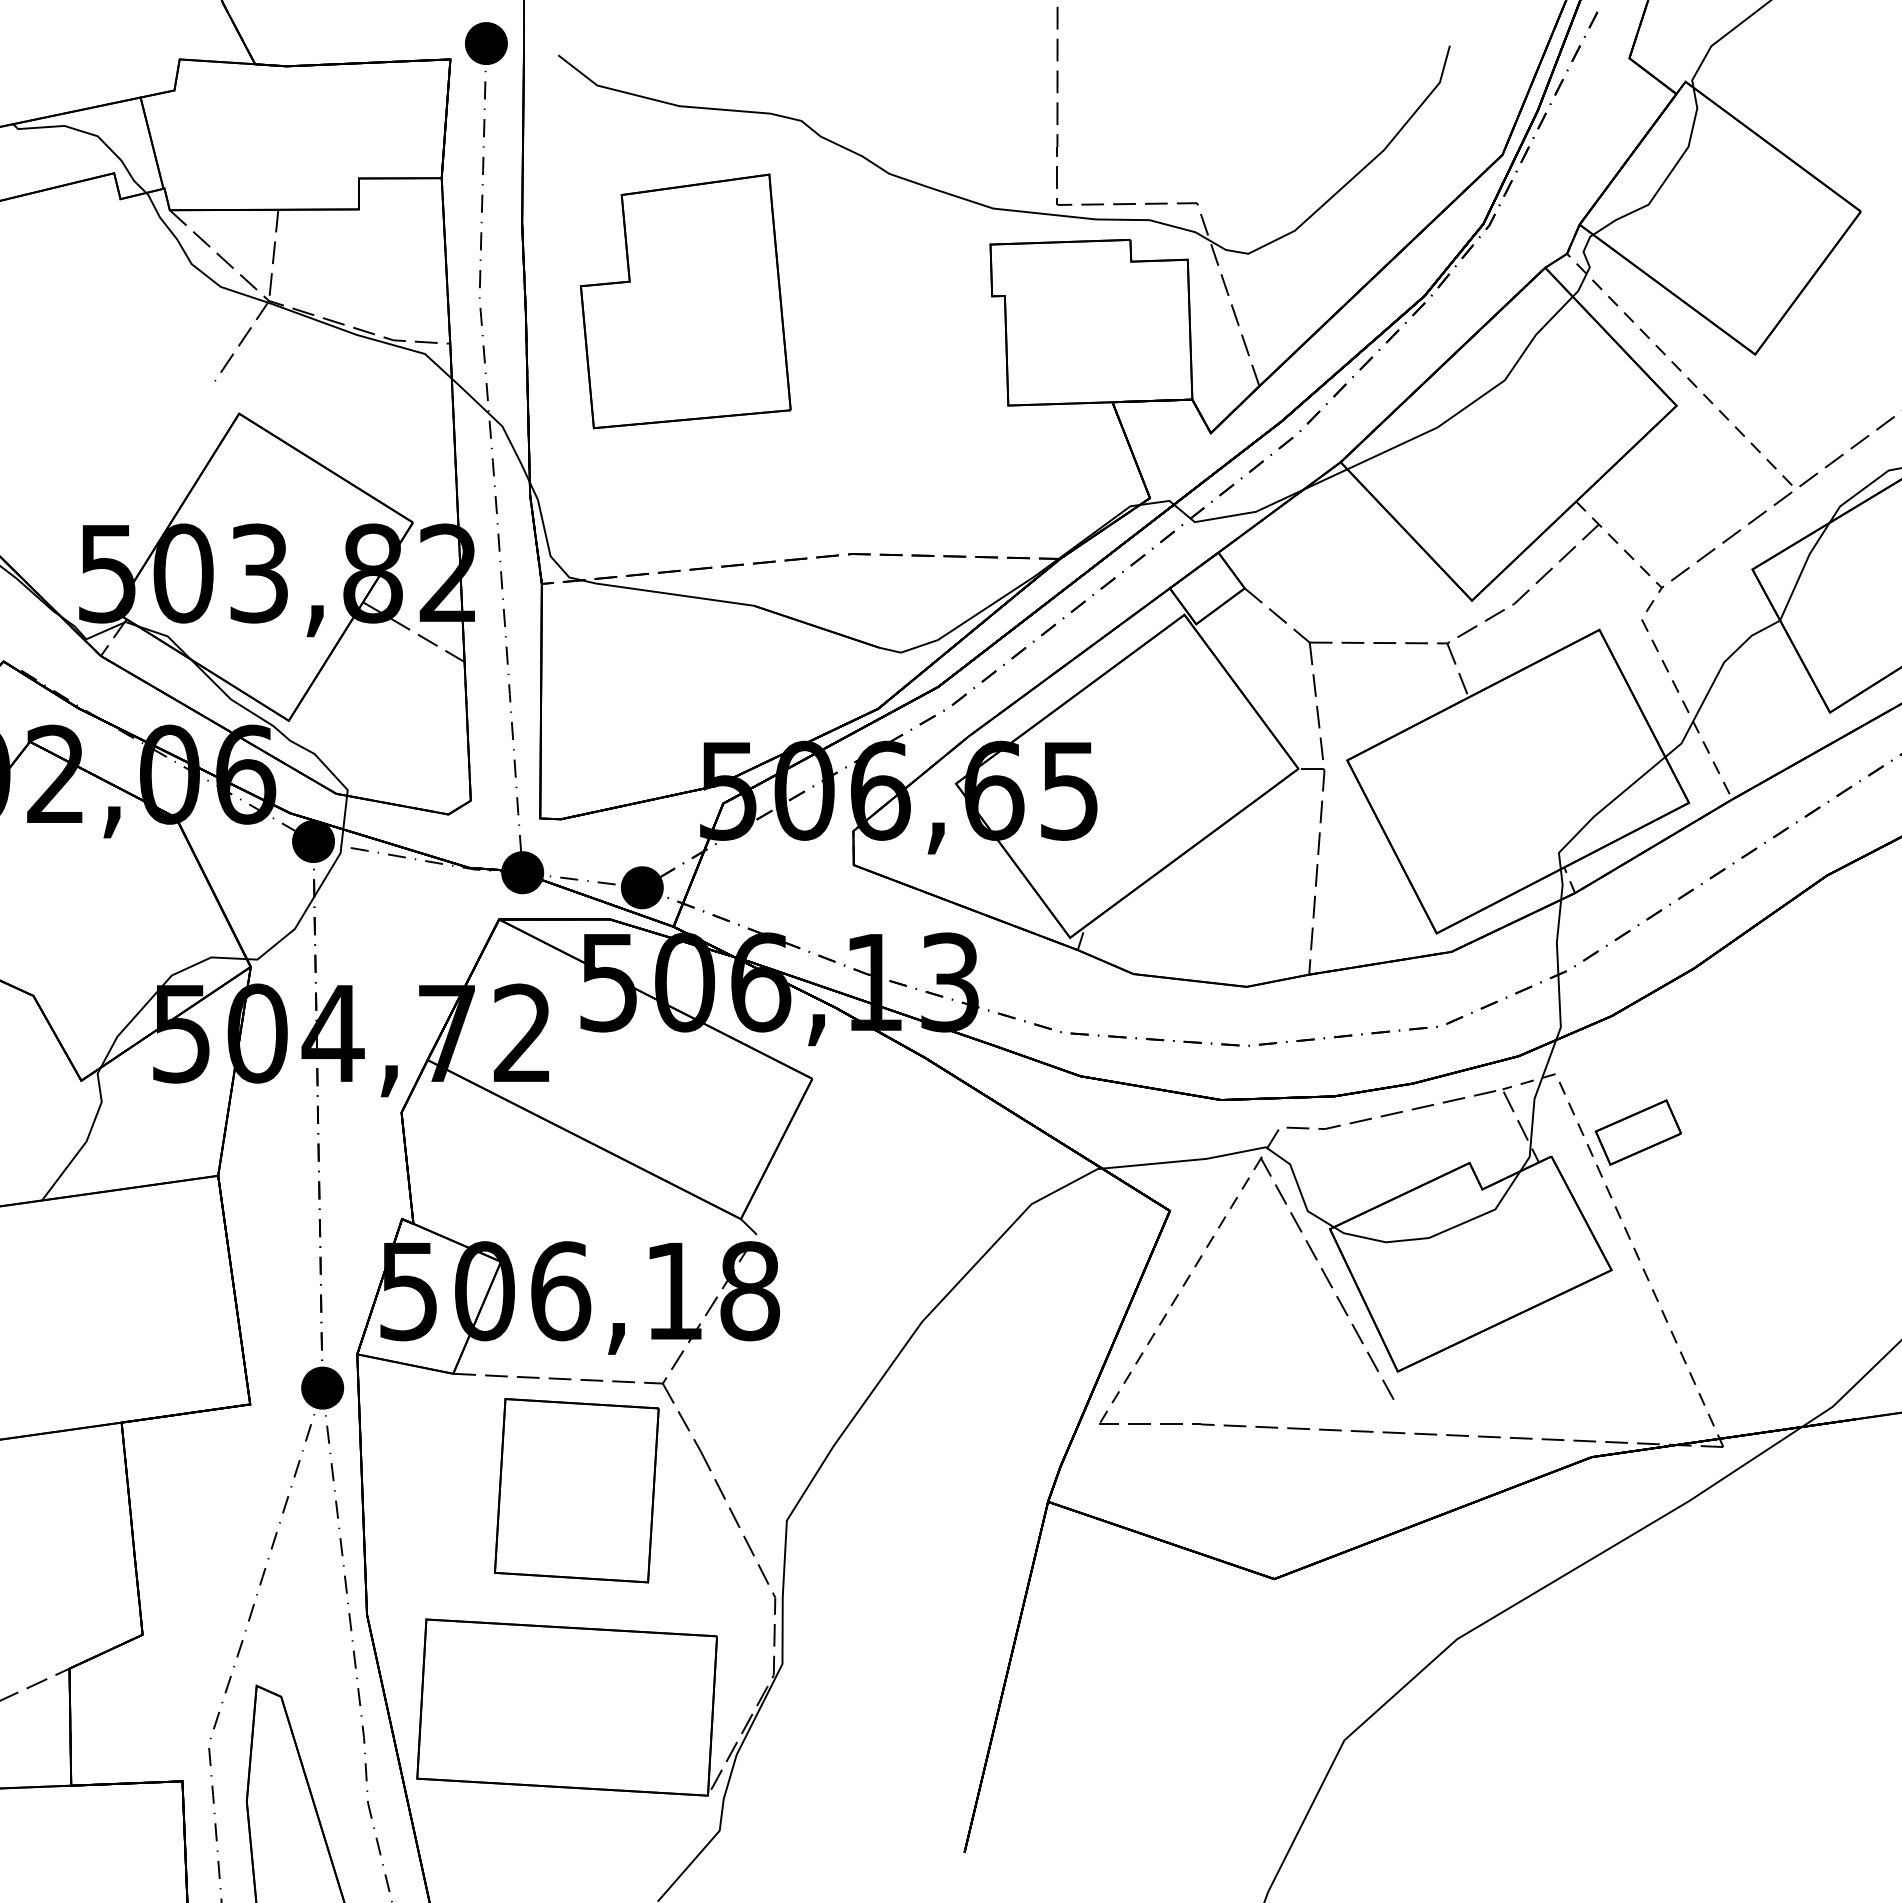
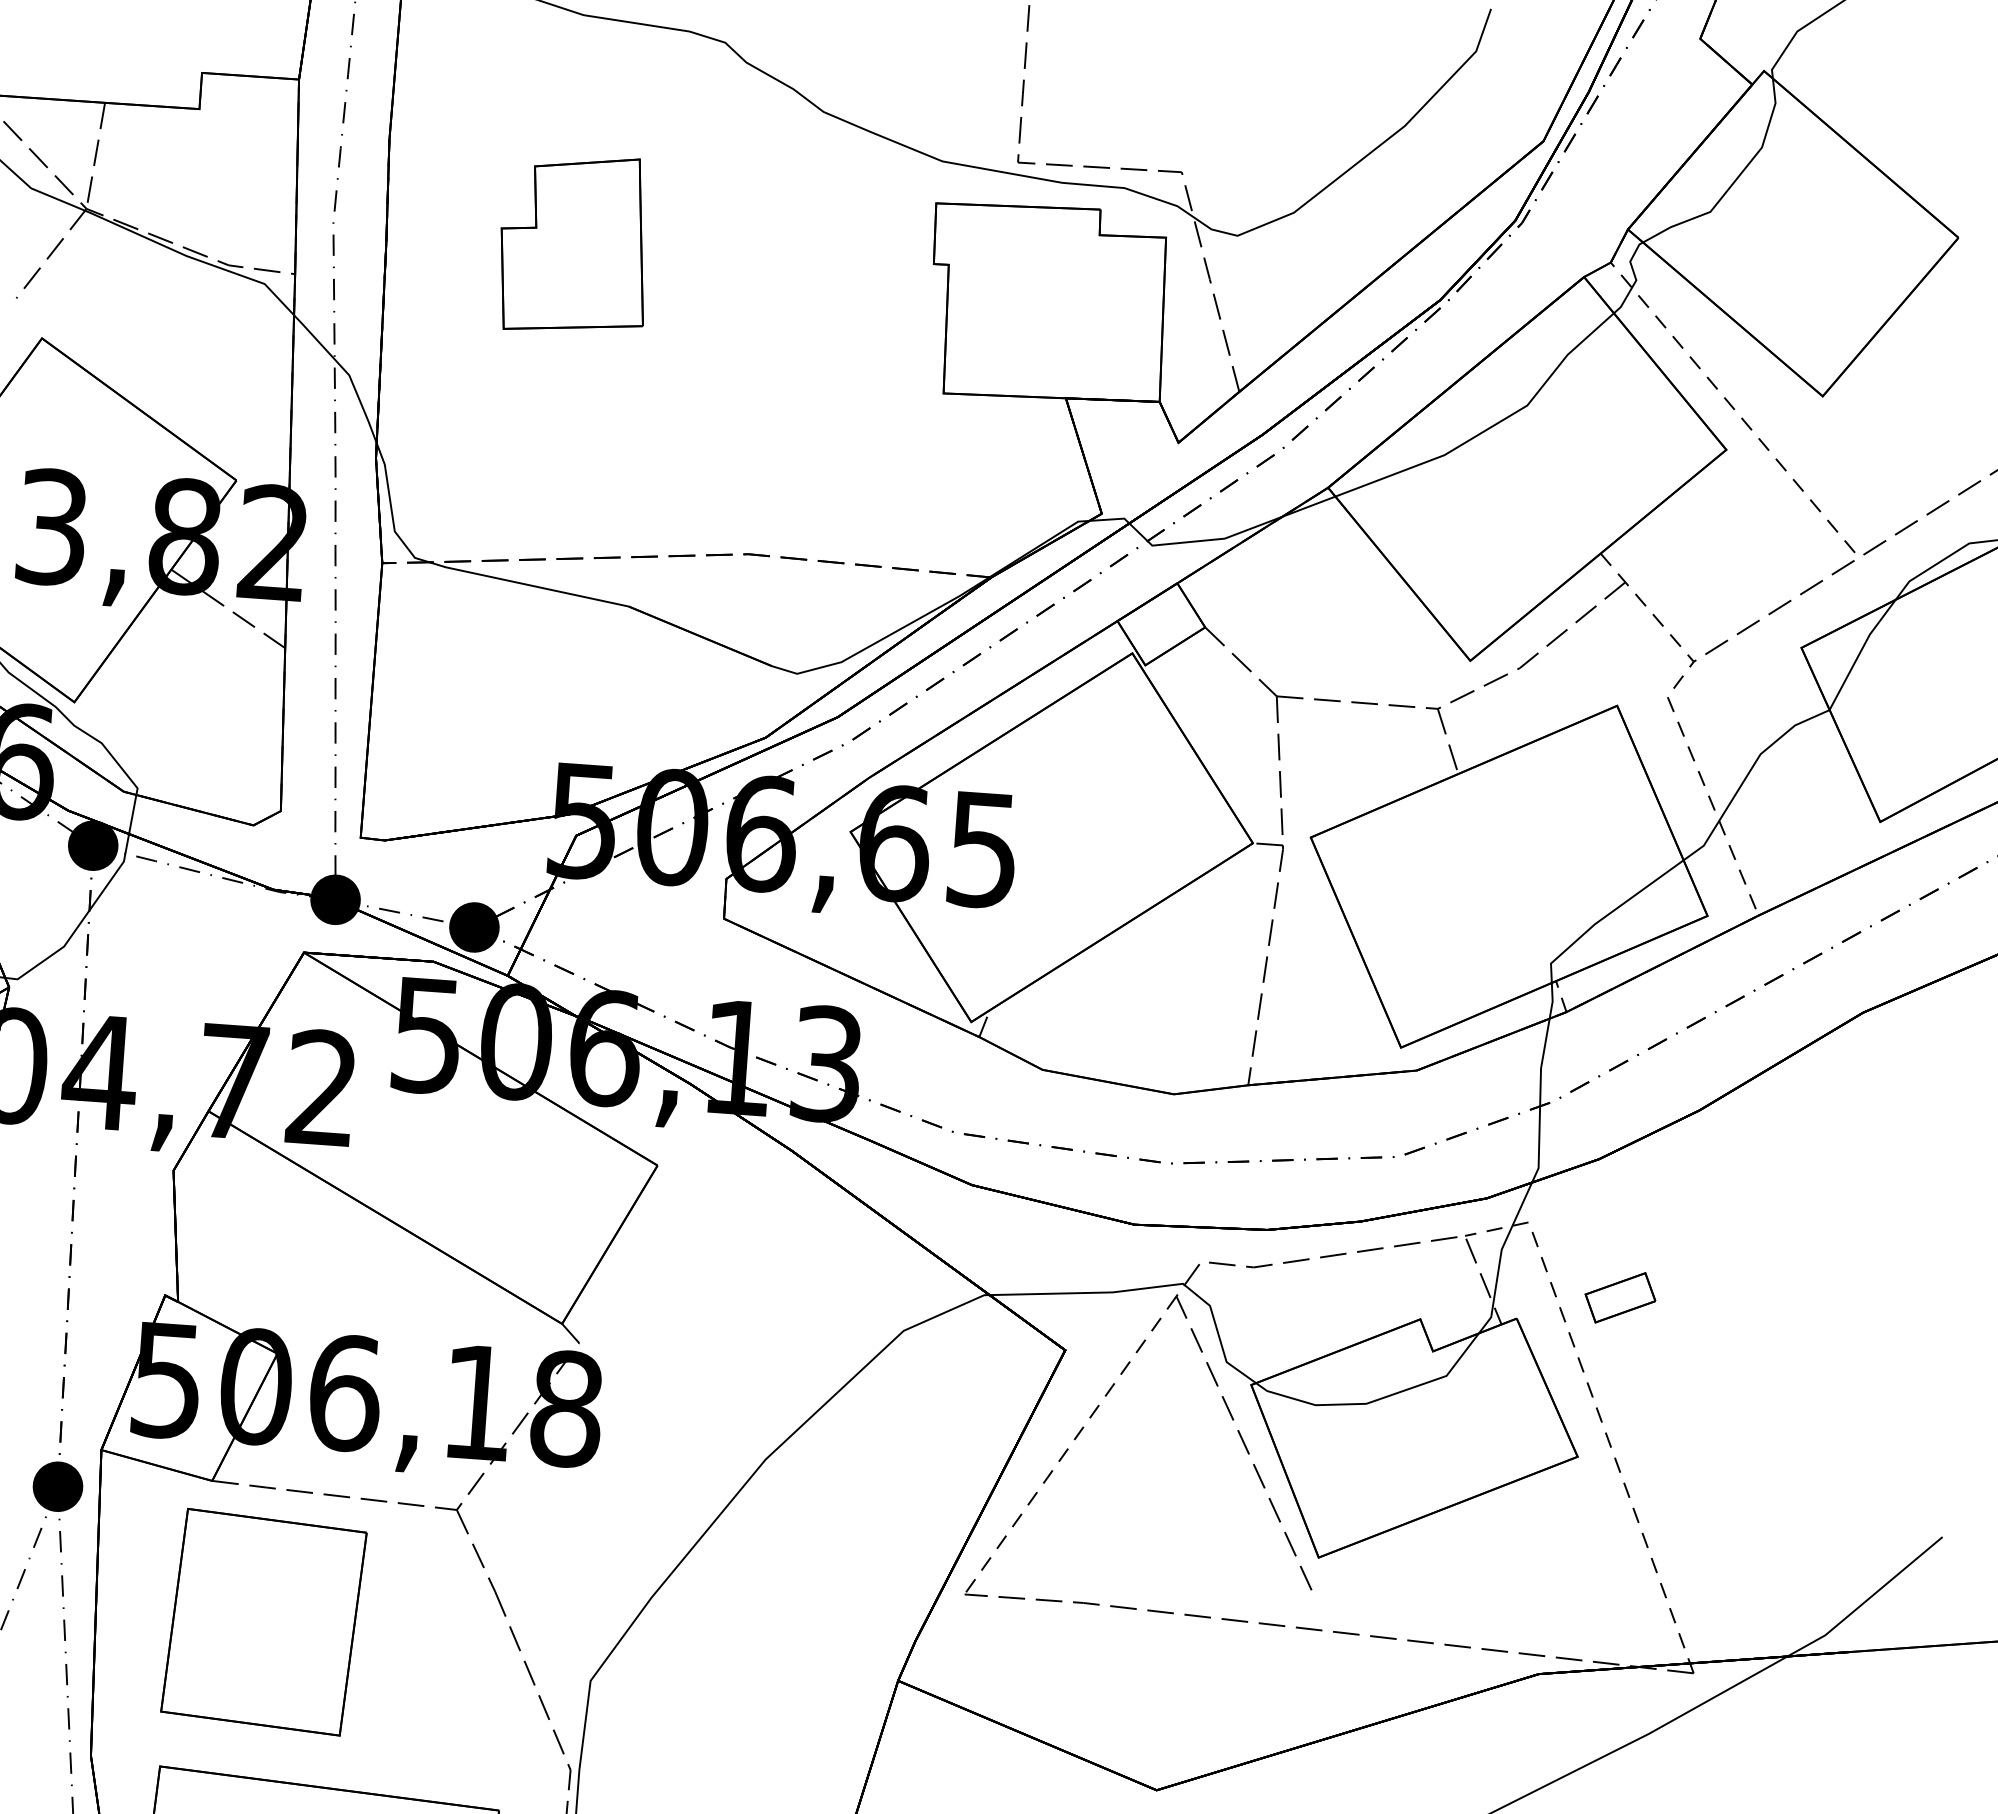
part: (685, 301) -> (574, 244), size x0.6
part: (1637, 1132) -> (1619, 1297), size x0.7
part: (576, 1490) -> (263, 1621), moved

